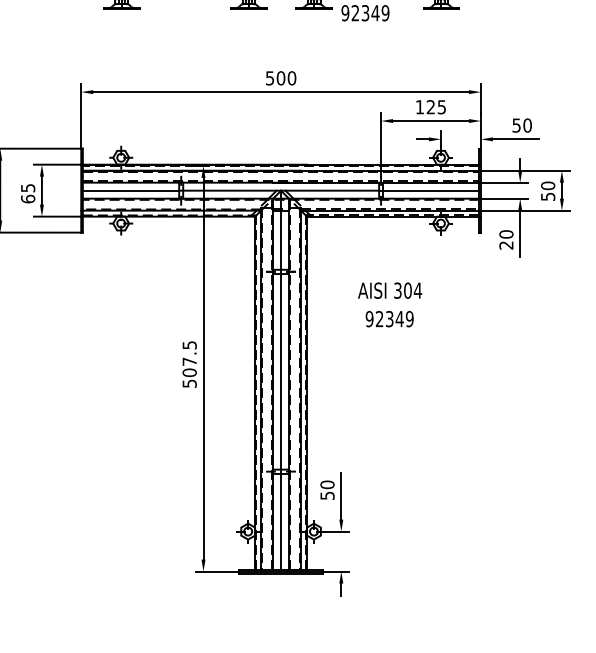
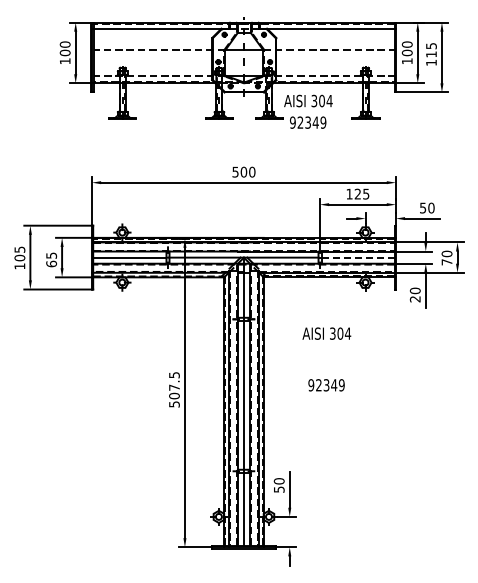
line: (431, 190) -> (358, 257), solid -> dashed
text: (547, 197) -> (446, 262), 50 -> 70
text: (389, 319) -> (326, 385), moved

